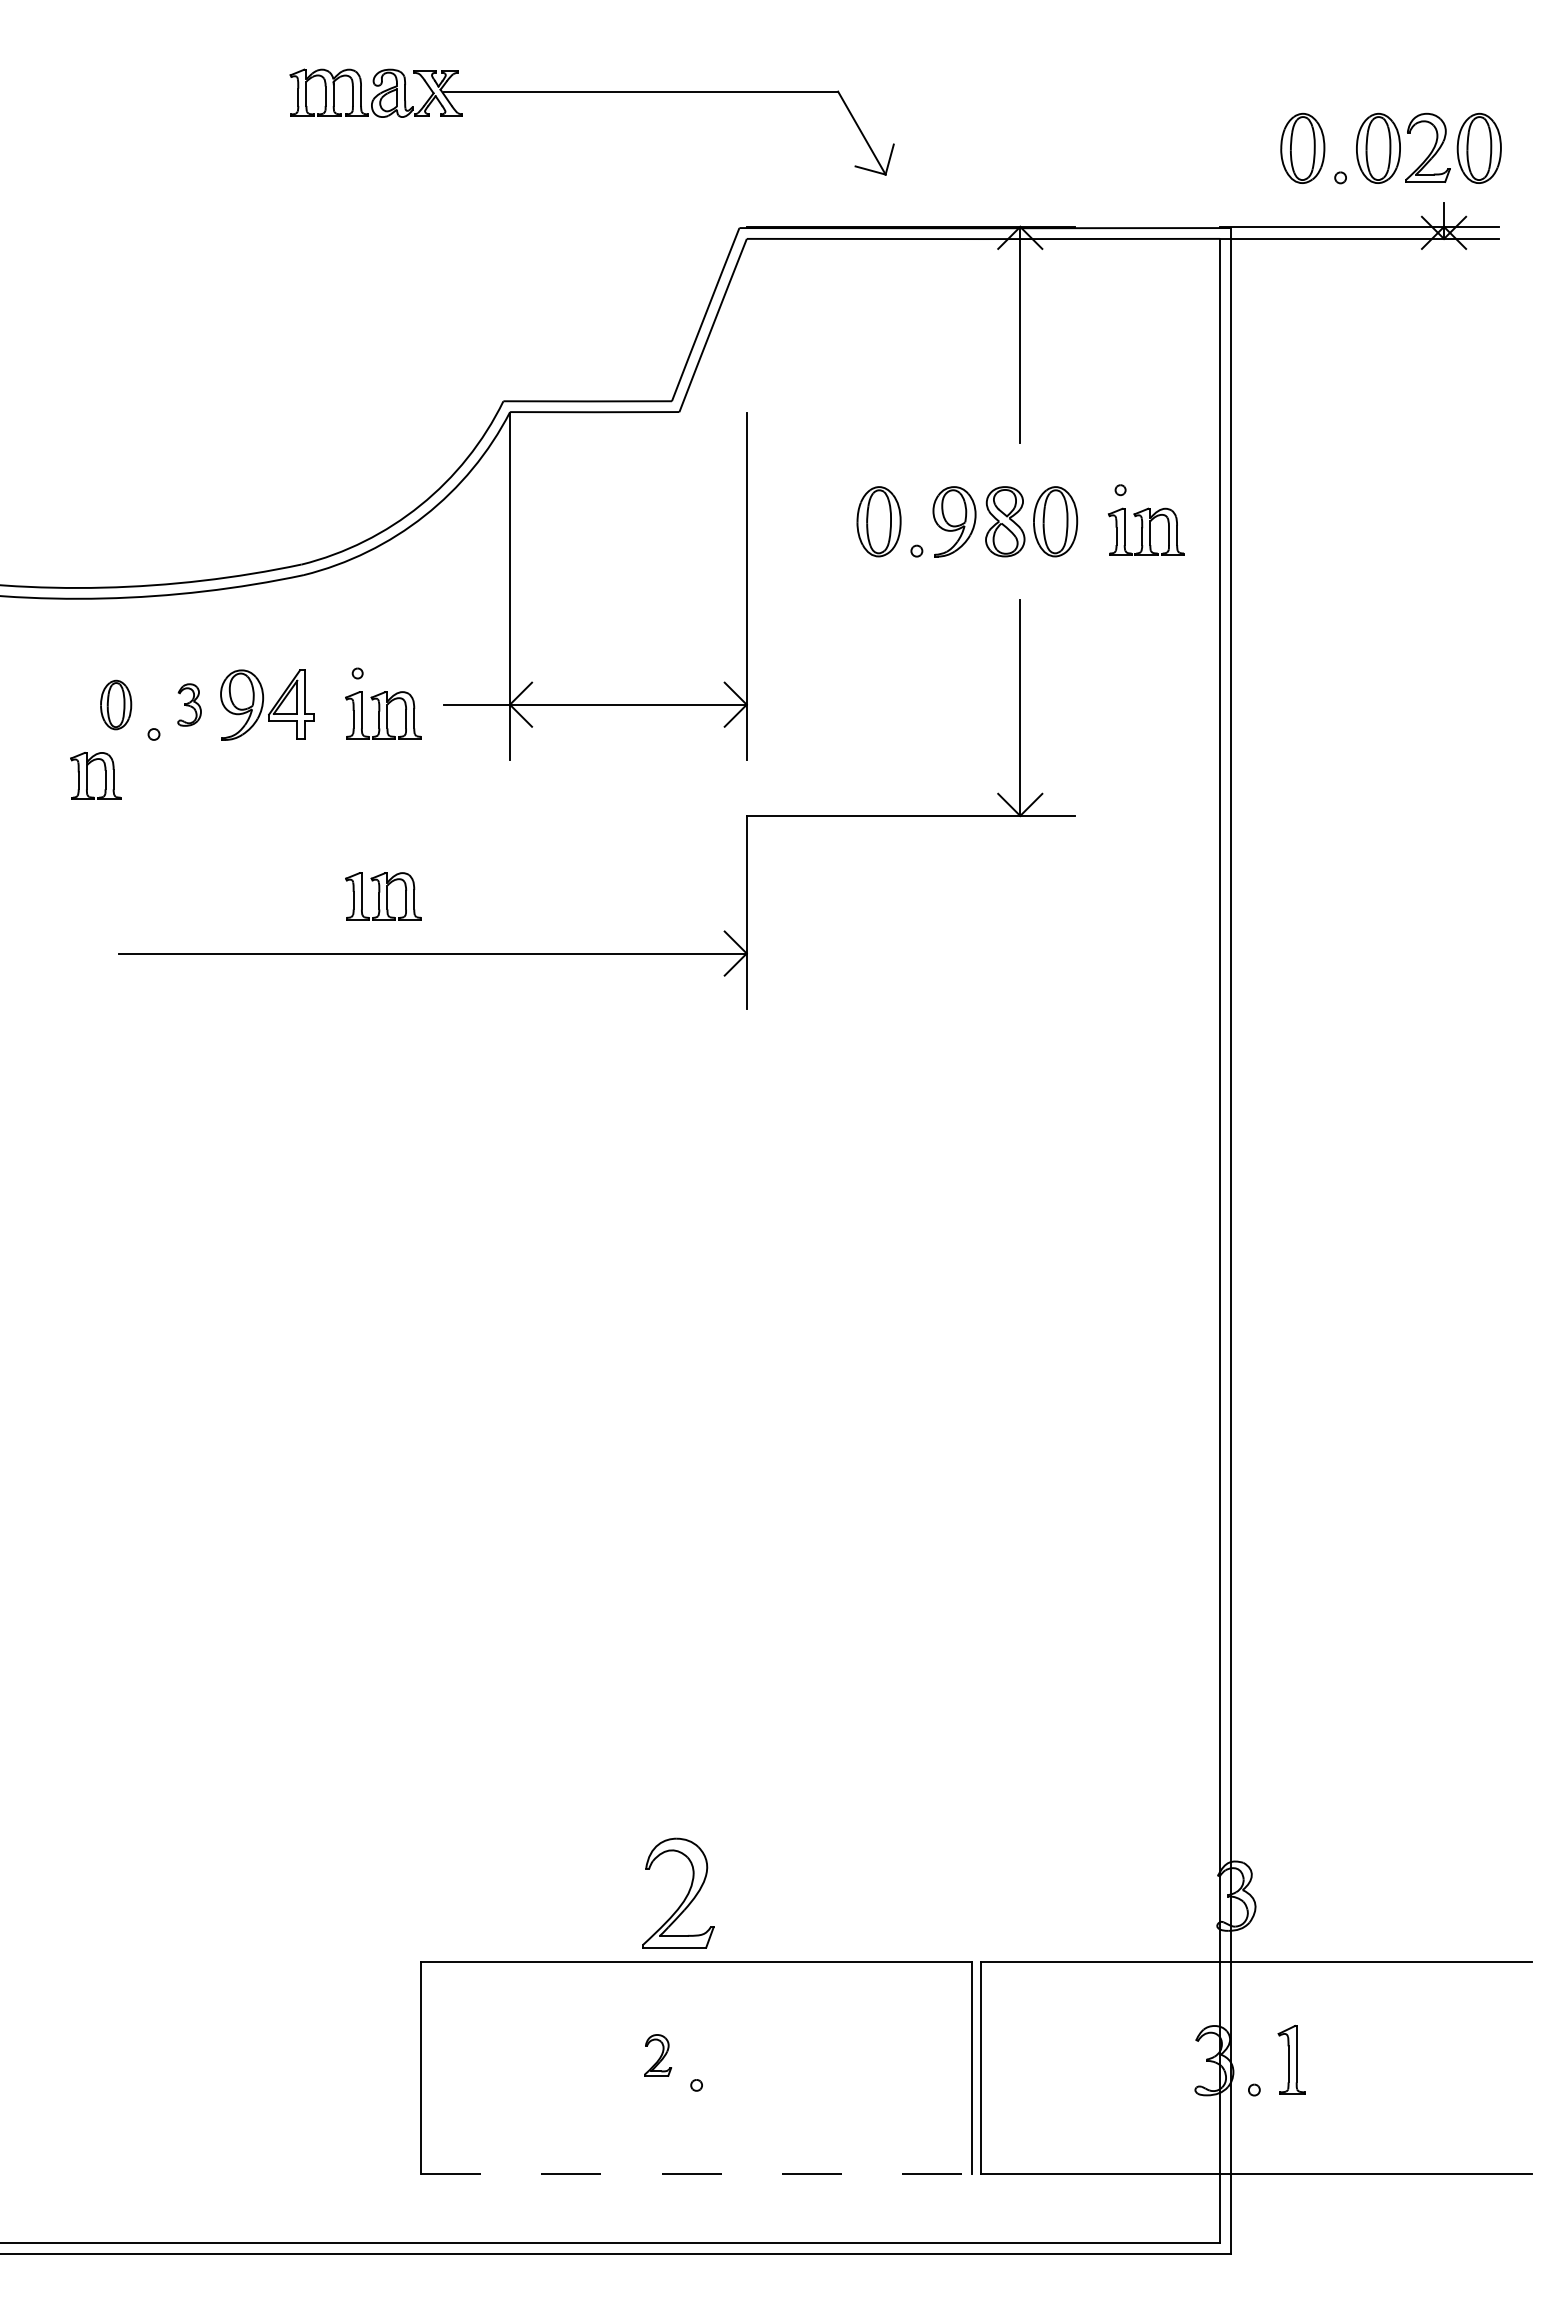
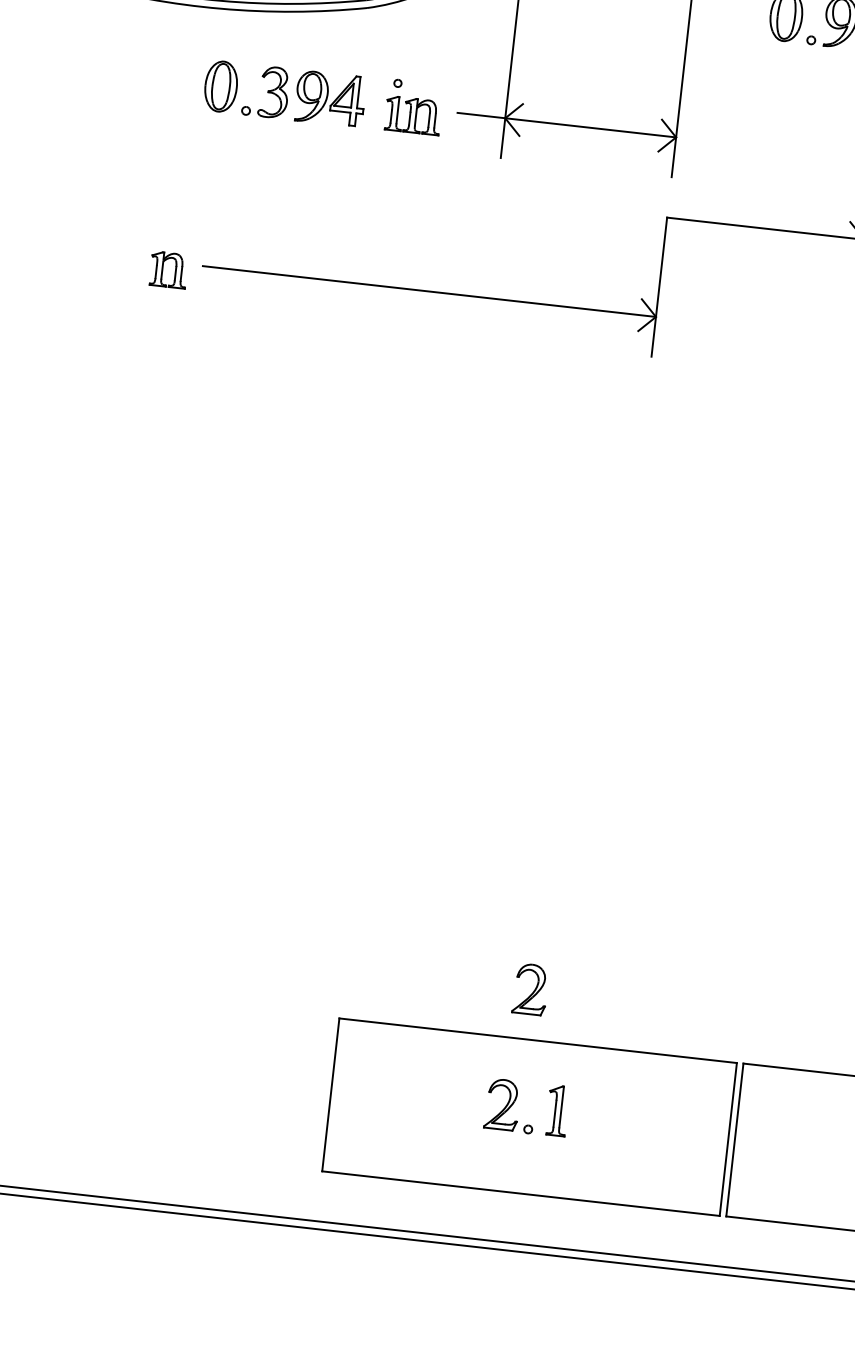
part: (115, 704) -> (220, 86), size x1.43
part: (189, 704) -> (274, 92), size x1.67
part: (87, 775) -> (162, 268), moved
part: (383, 896) -> (398, 246), removed
part: (678, 1893) -> (530, 989), size x0.62
part: (657, 2055) -> (502, 1104), size x1.67
part: (733, 2055) -> (557, 1110), added
line: (697, 2174) -> (521, 1193), dashed -> solid

